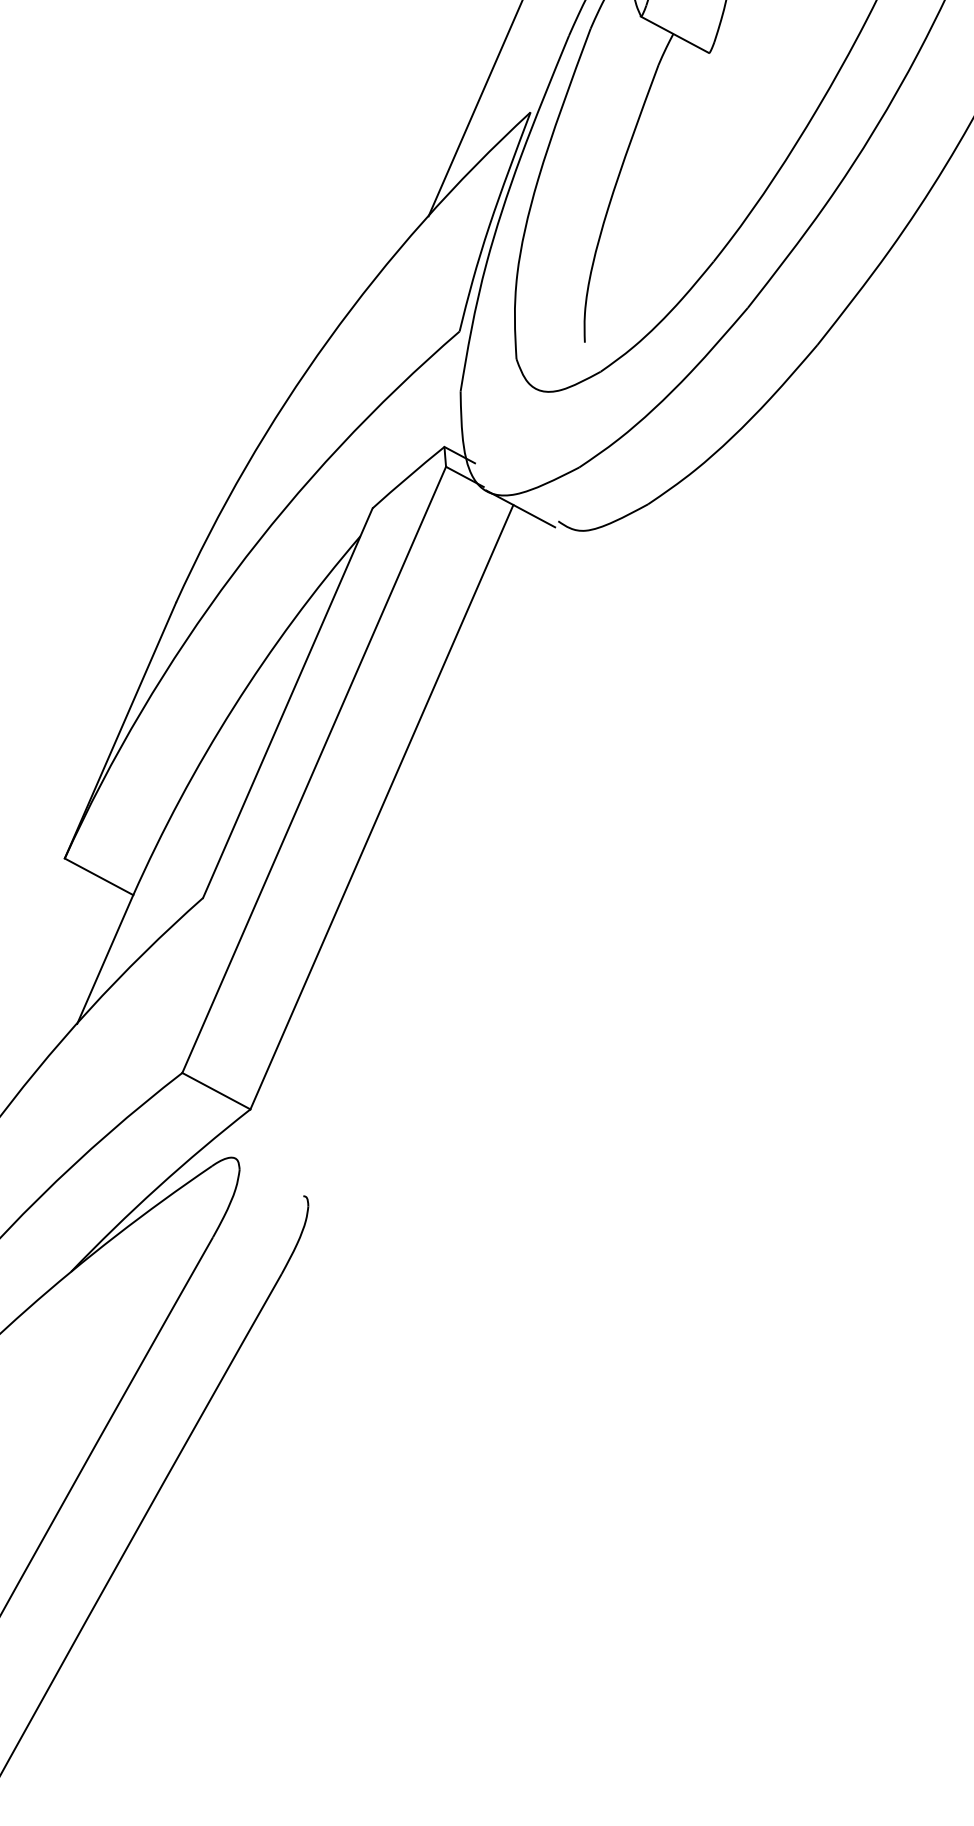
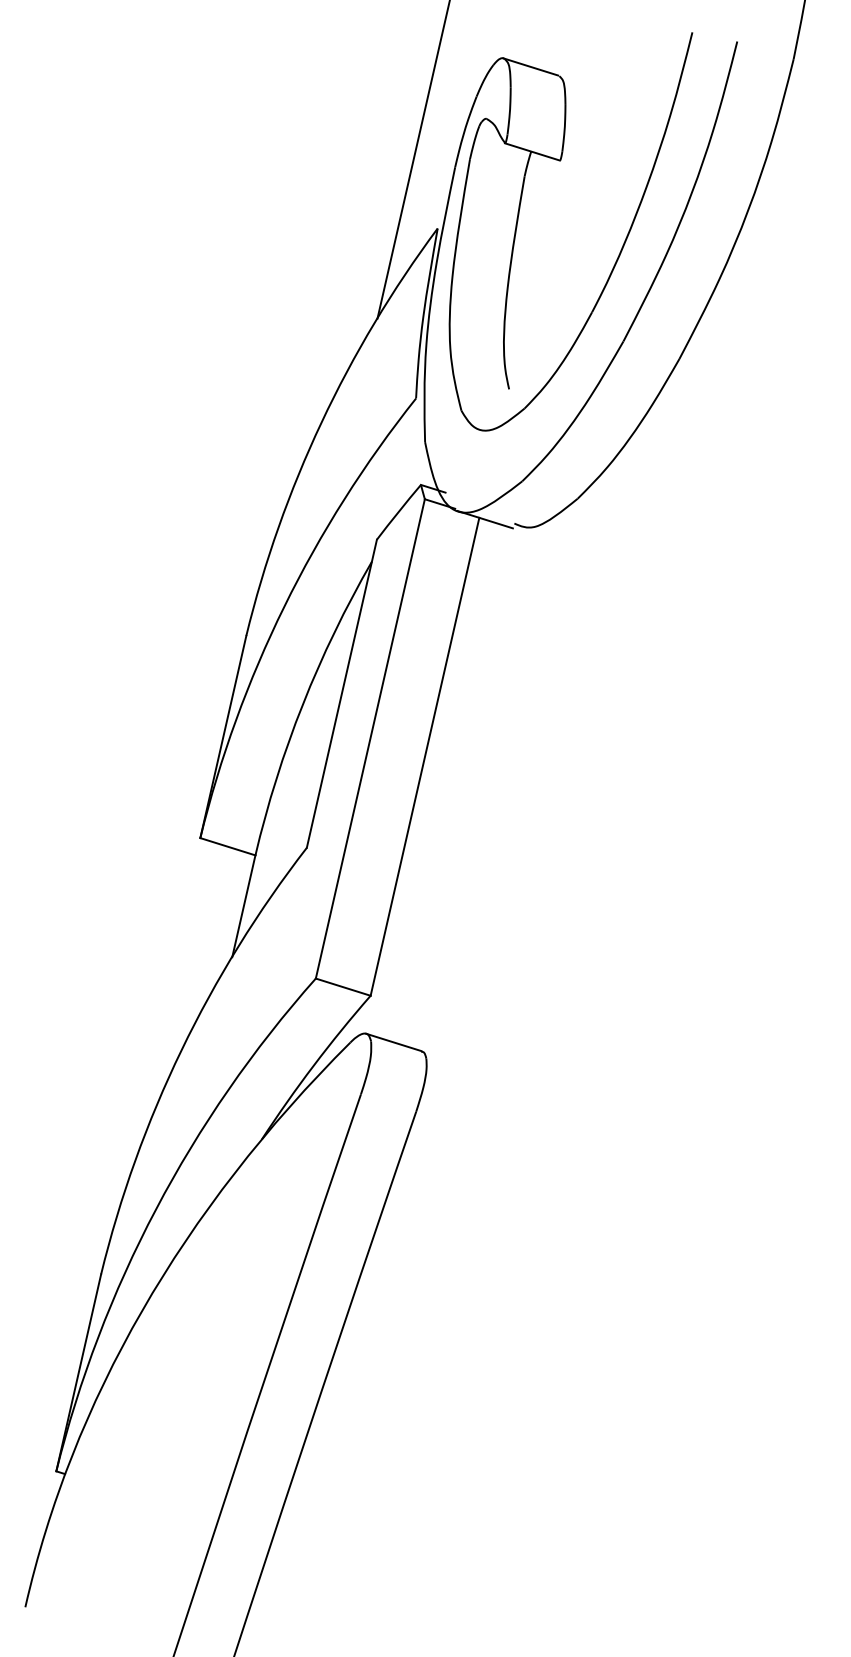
line: (268, 1176) -> (393, 1042), added

